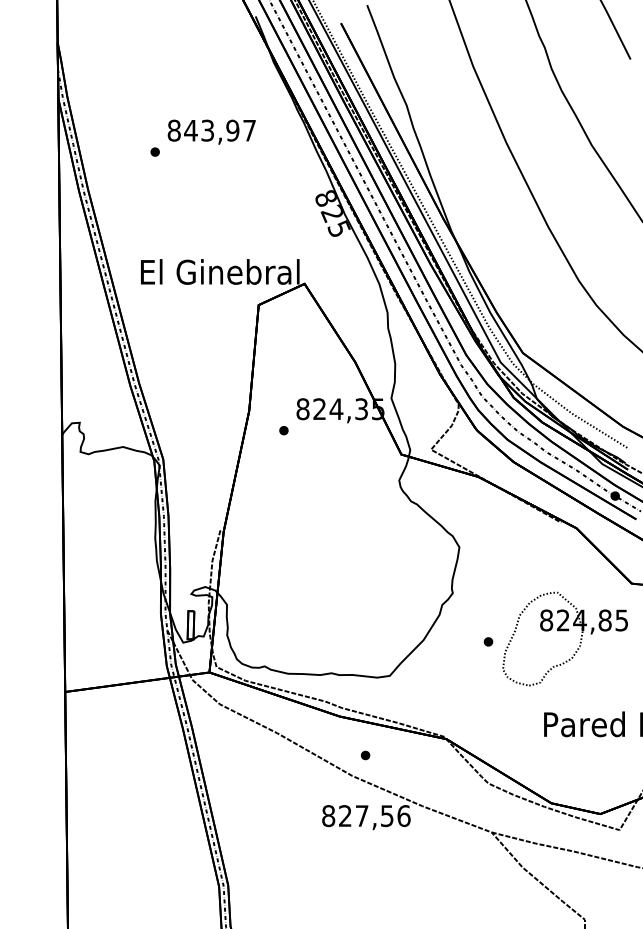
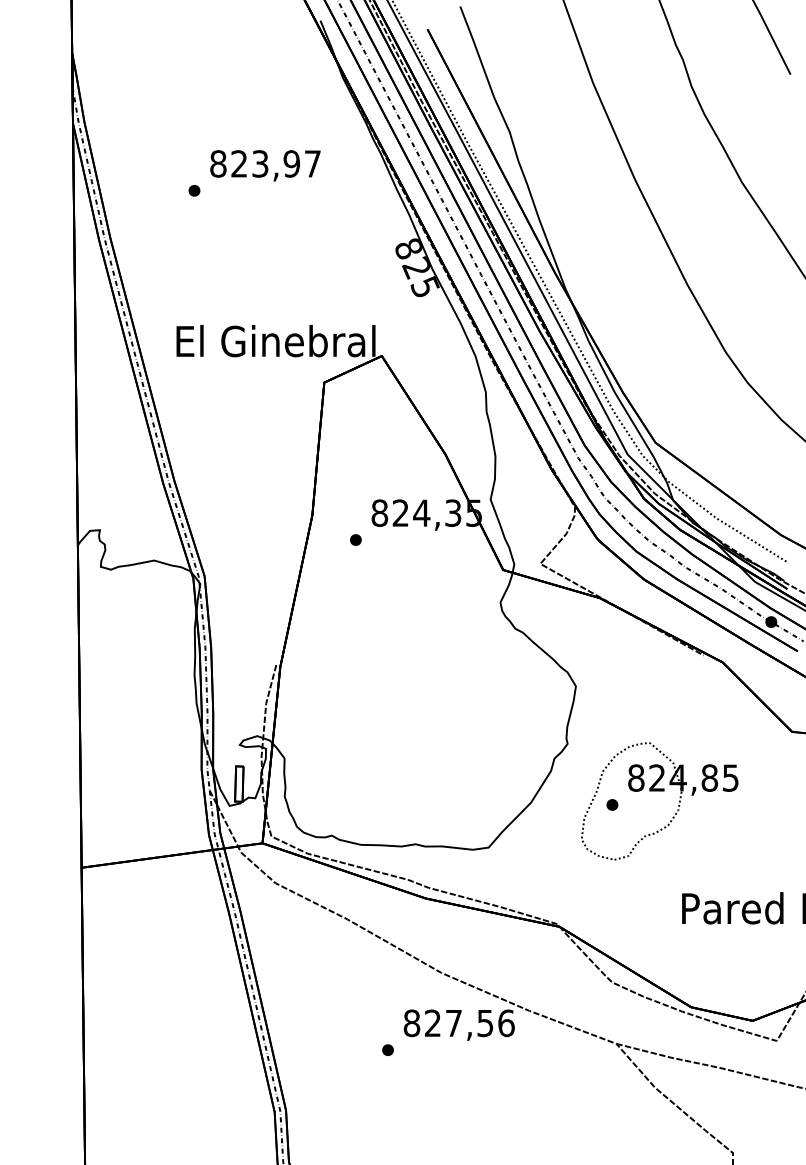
text: (190, 130) -> (238, 163), 843,97 -> 823,97
part: (564, 631) -> (658, 791), moved
part: (365, 755) -> (387, 1050), moved

